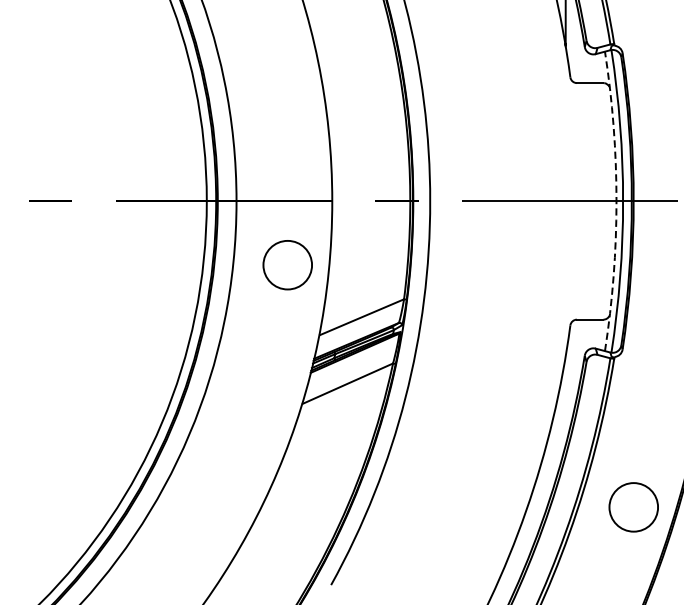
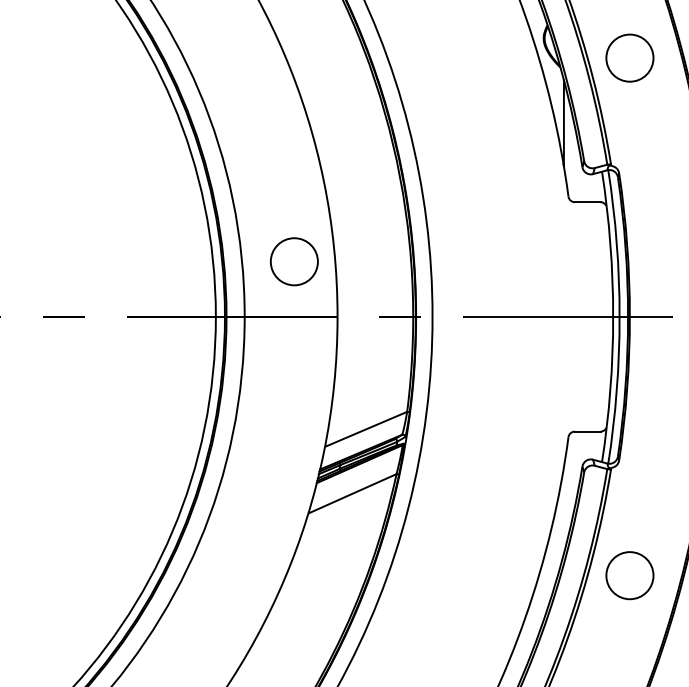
arc: (616, 200) -> (613, 316), dashed -> solid
circle: (286, 264) -> (293, 261), moved
circle: (633, 507) -> (629, 575), moved

